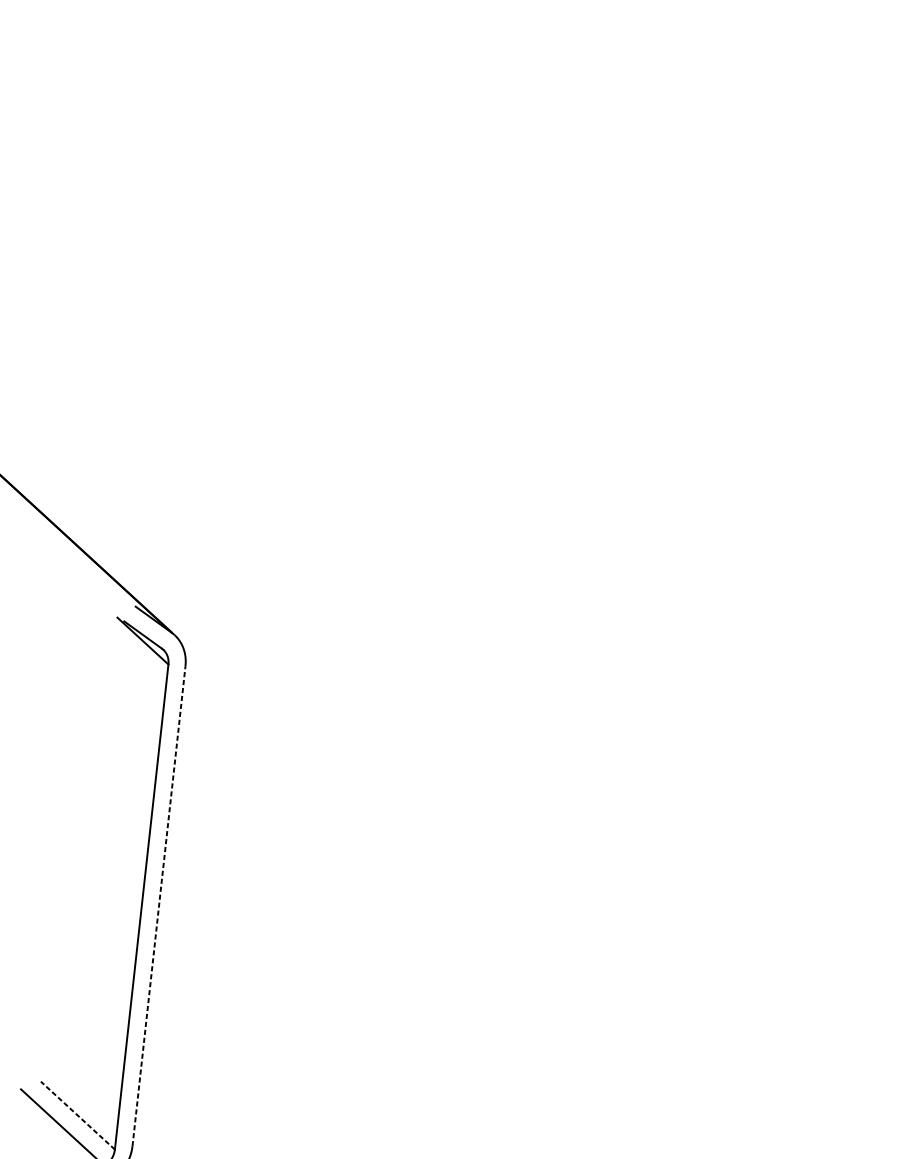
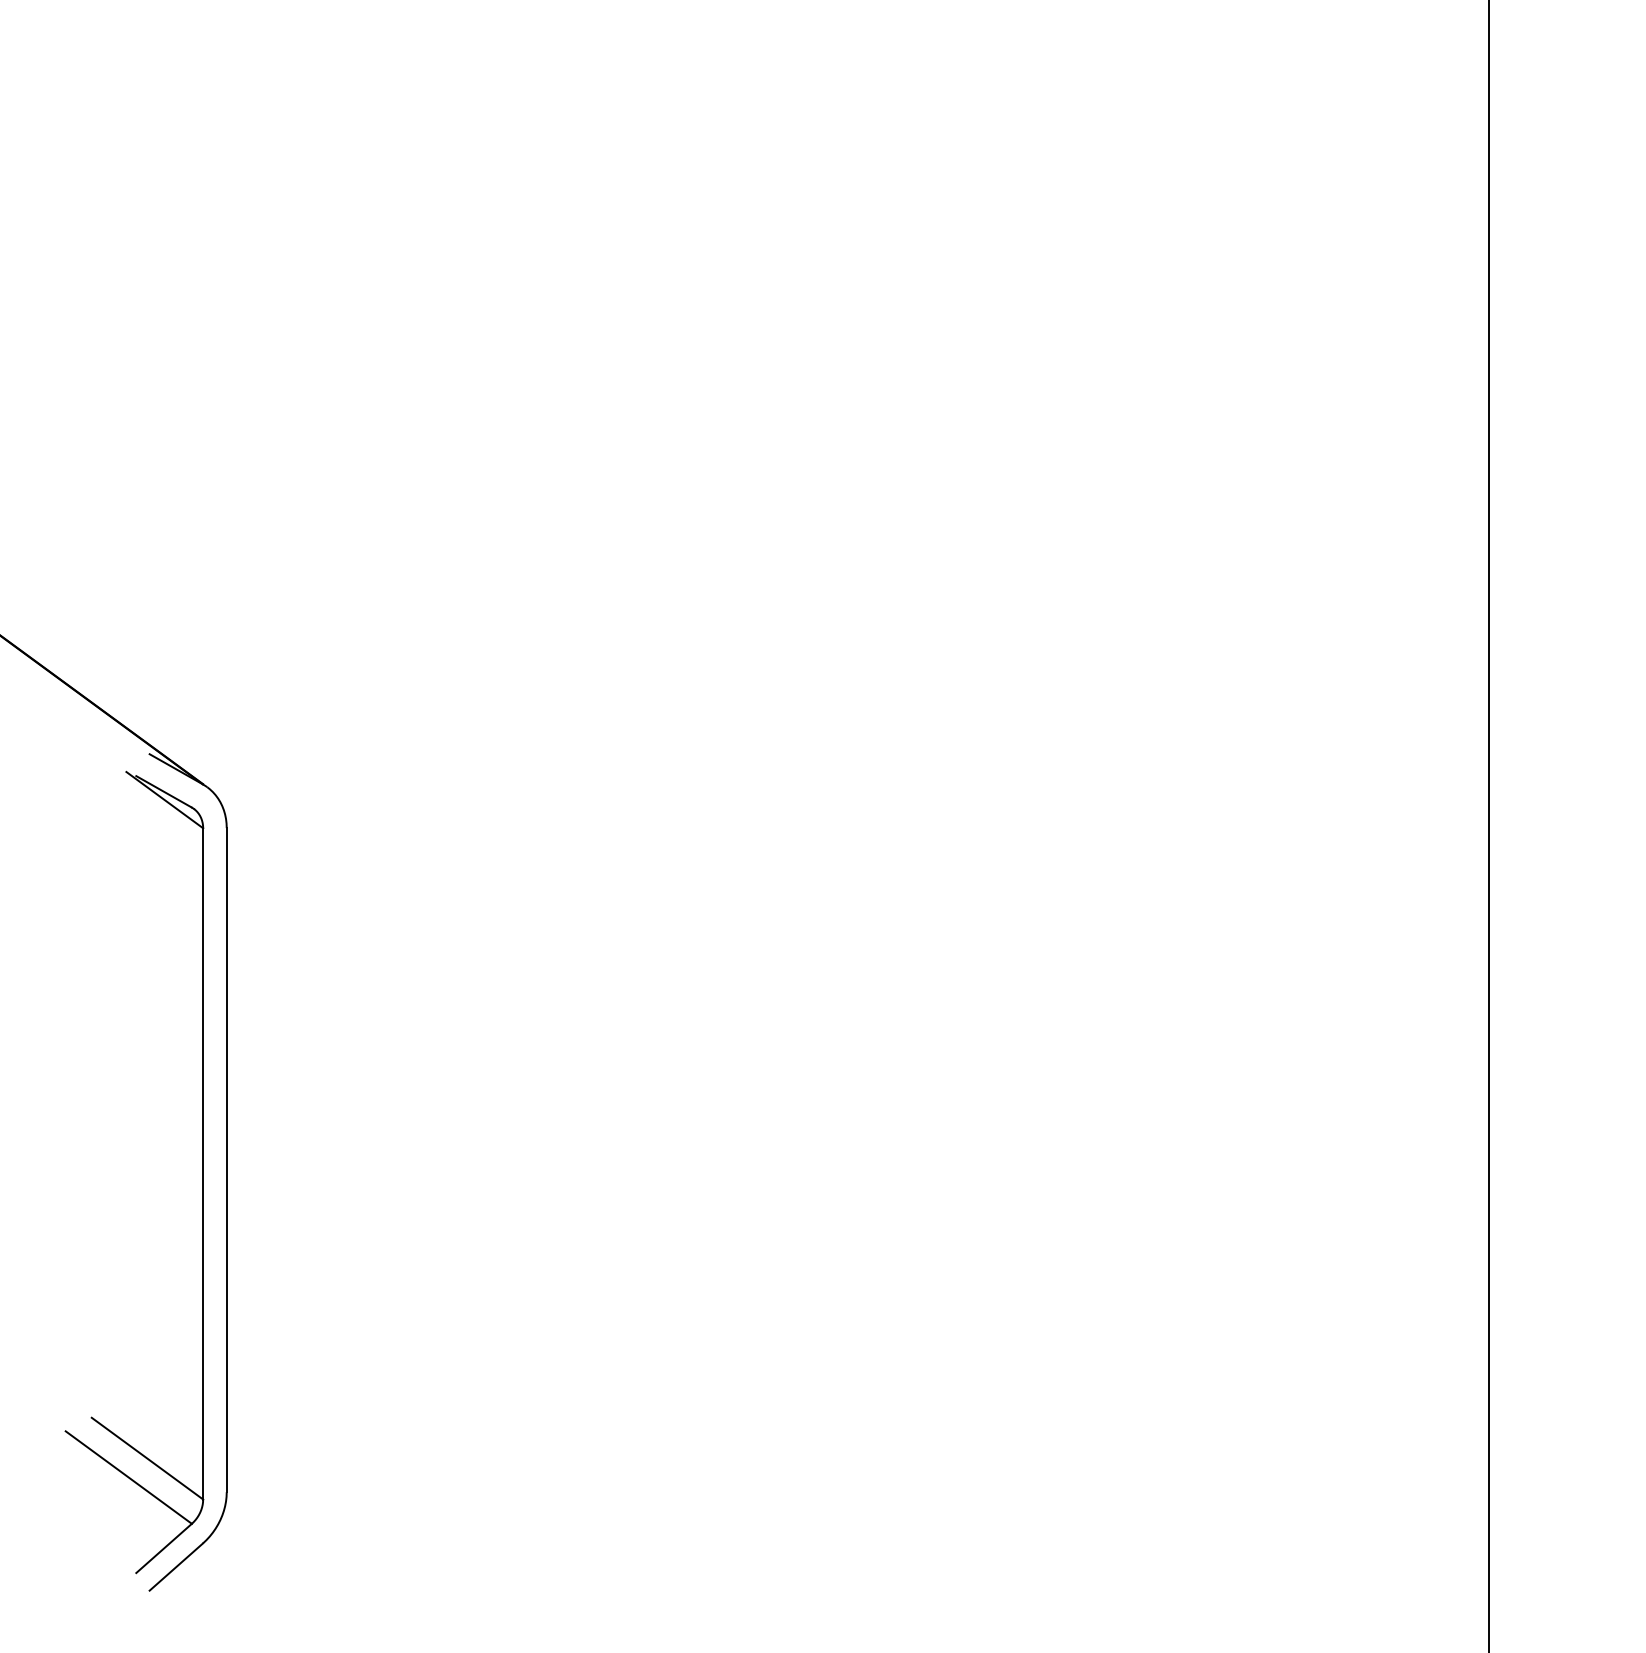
line: (158, 905) -> (226, 1159), dashed -> solid
line: (77, 1115) -> (147, 1458), dashed -> solid

